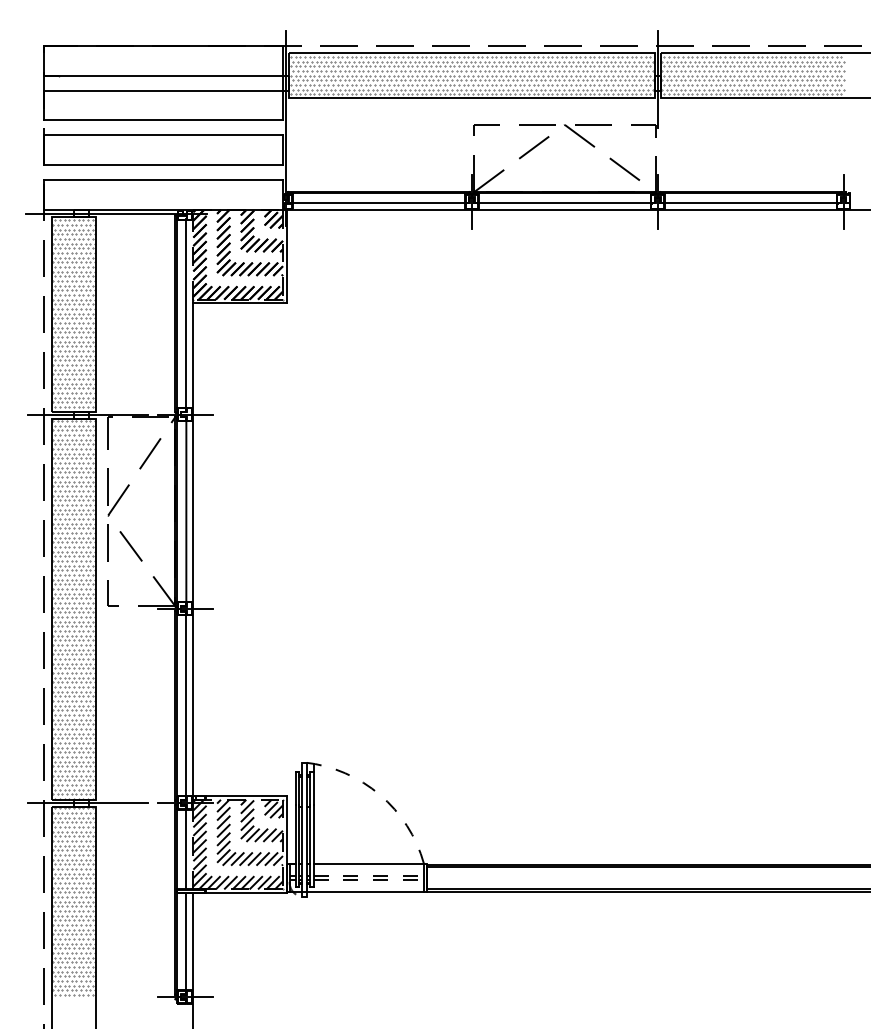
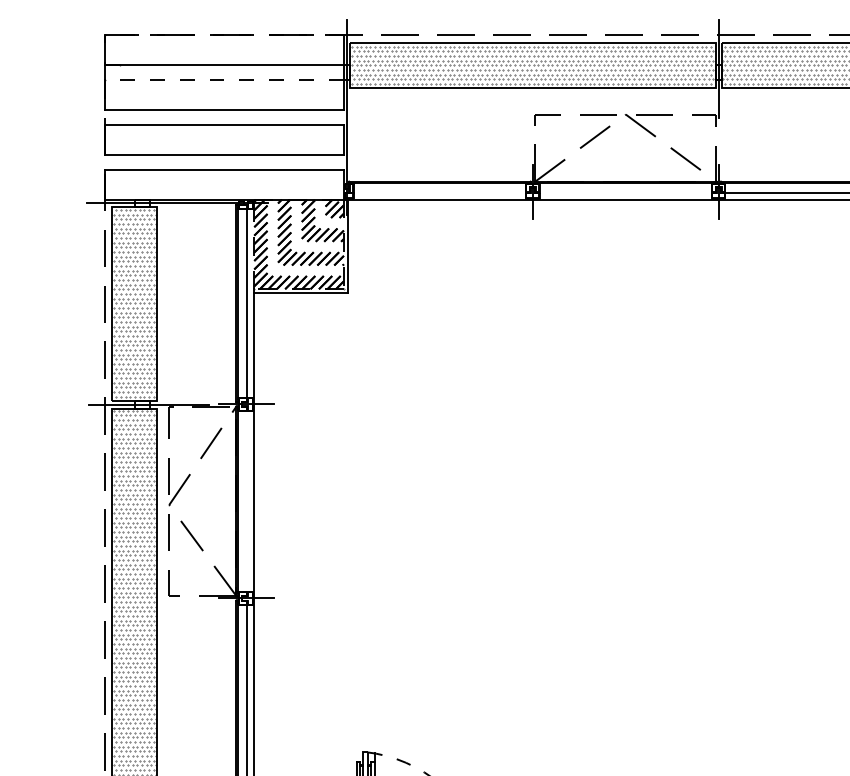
line: (163, 45) -> (224, 35), solid -> dashed
line: (163, 90) -> (224, 80), solid -> dashed
line: (378, 203) -> (439, 193), removed
line: (564, 203) -> (625, 193), removed
line: (186, 511) -> (247, 501), removed

